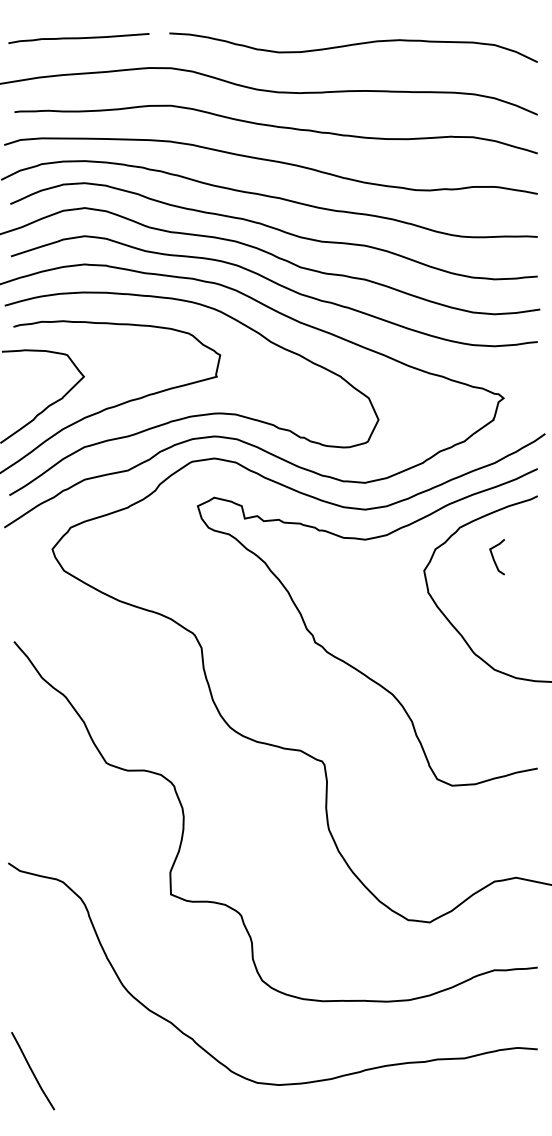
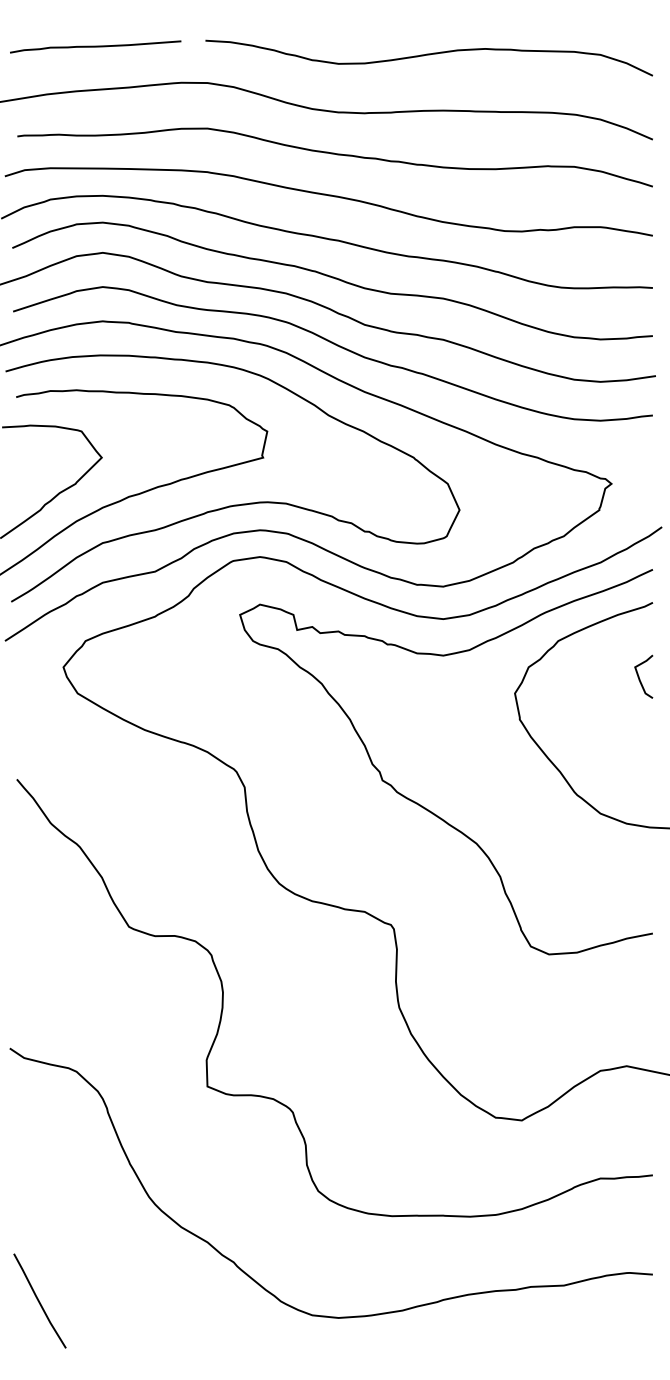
curve: (494, 558) -> (640, 678), moved

